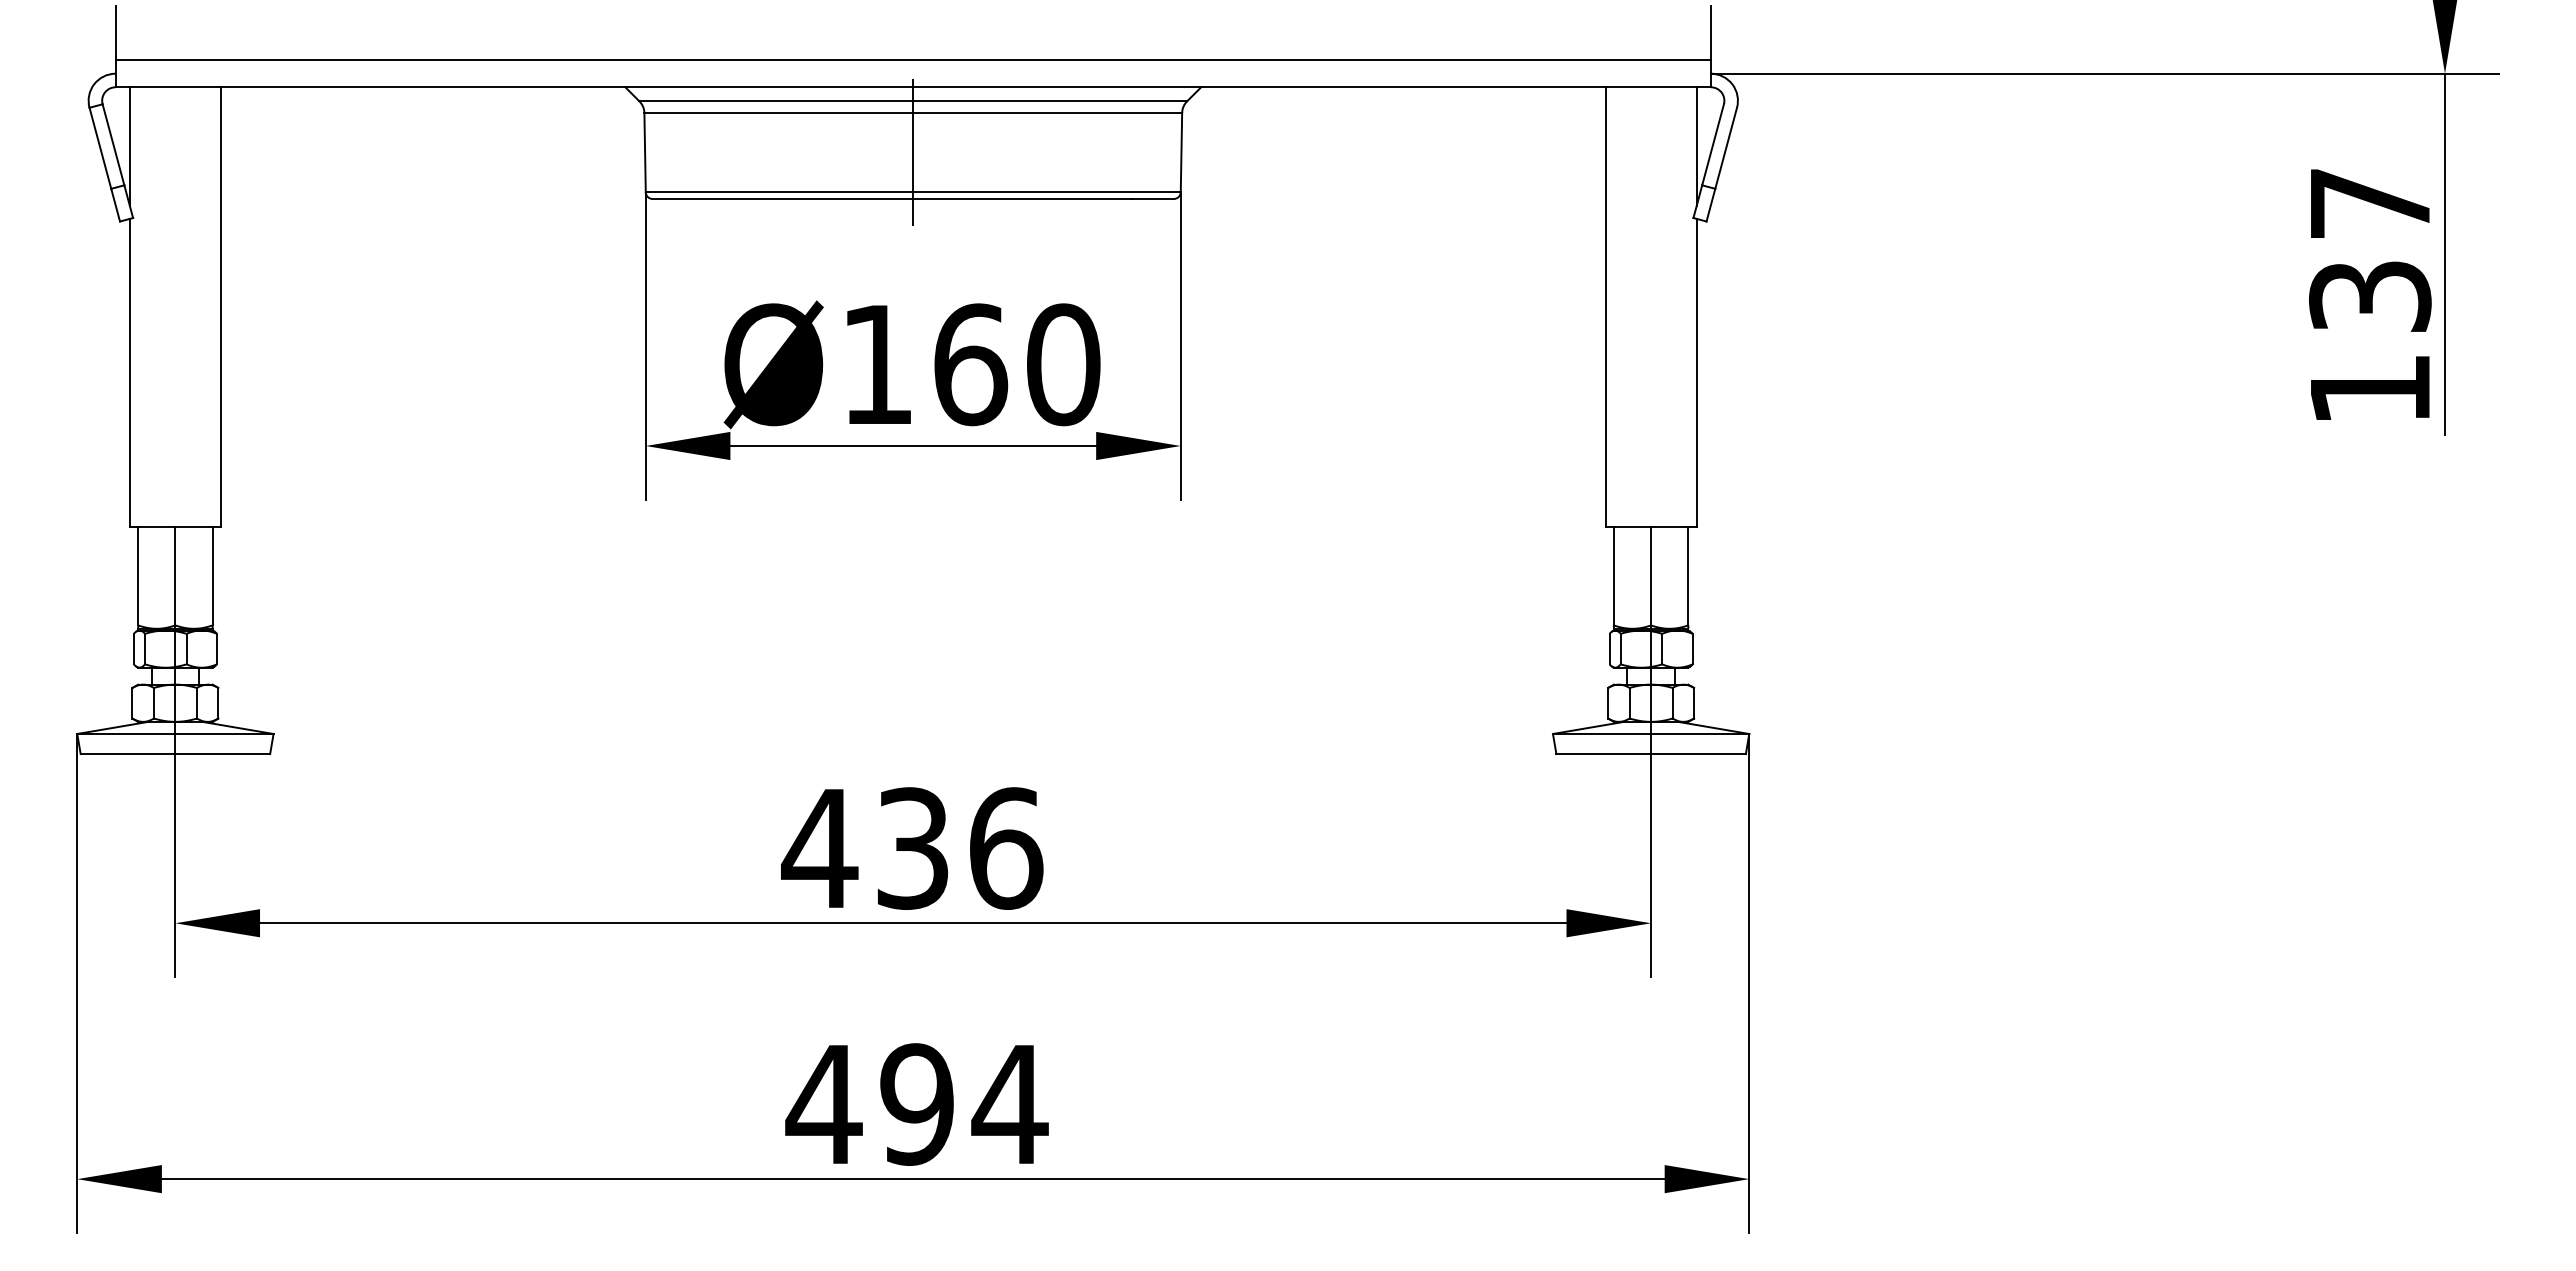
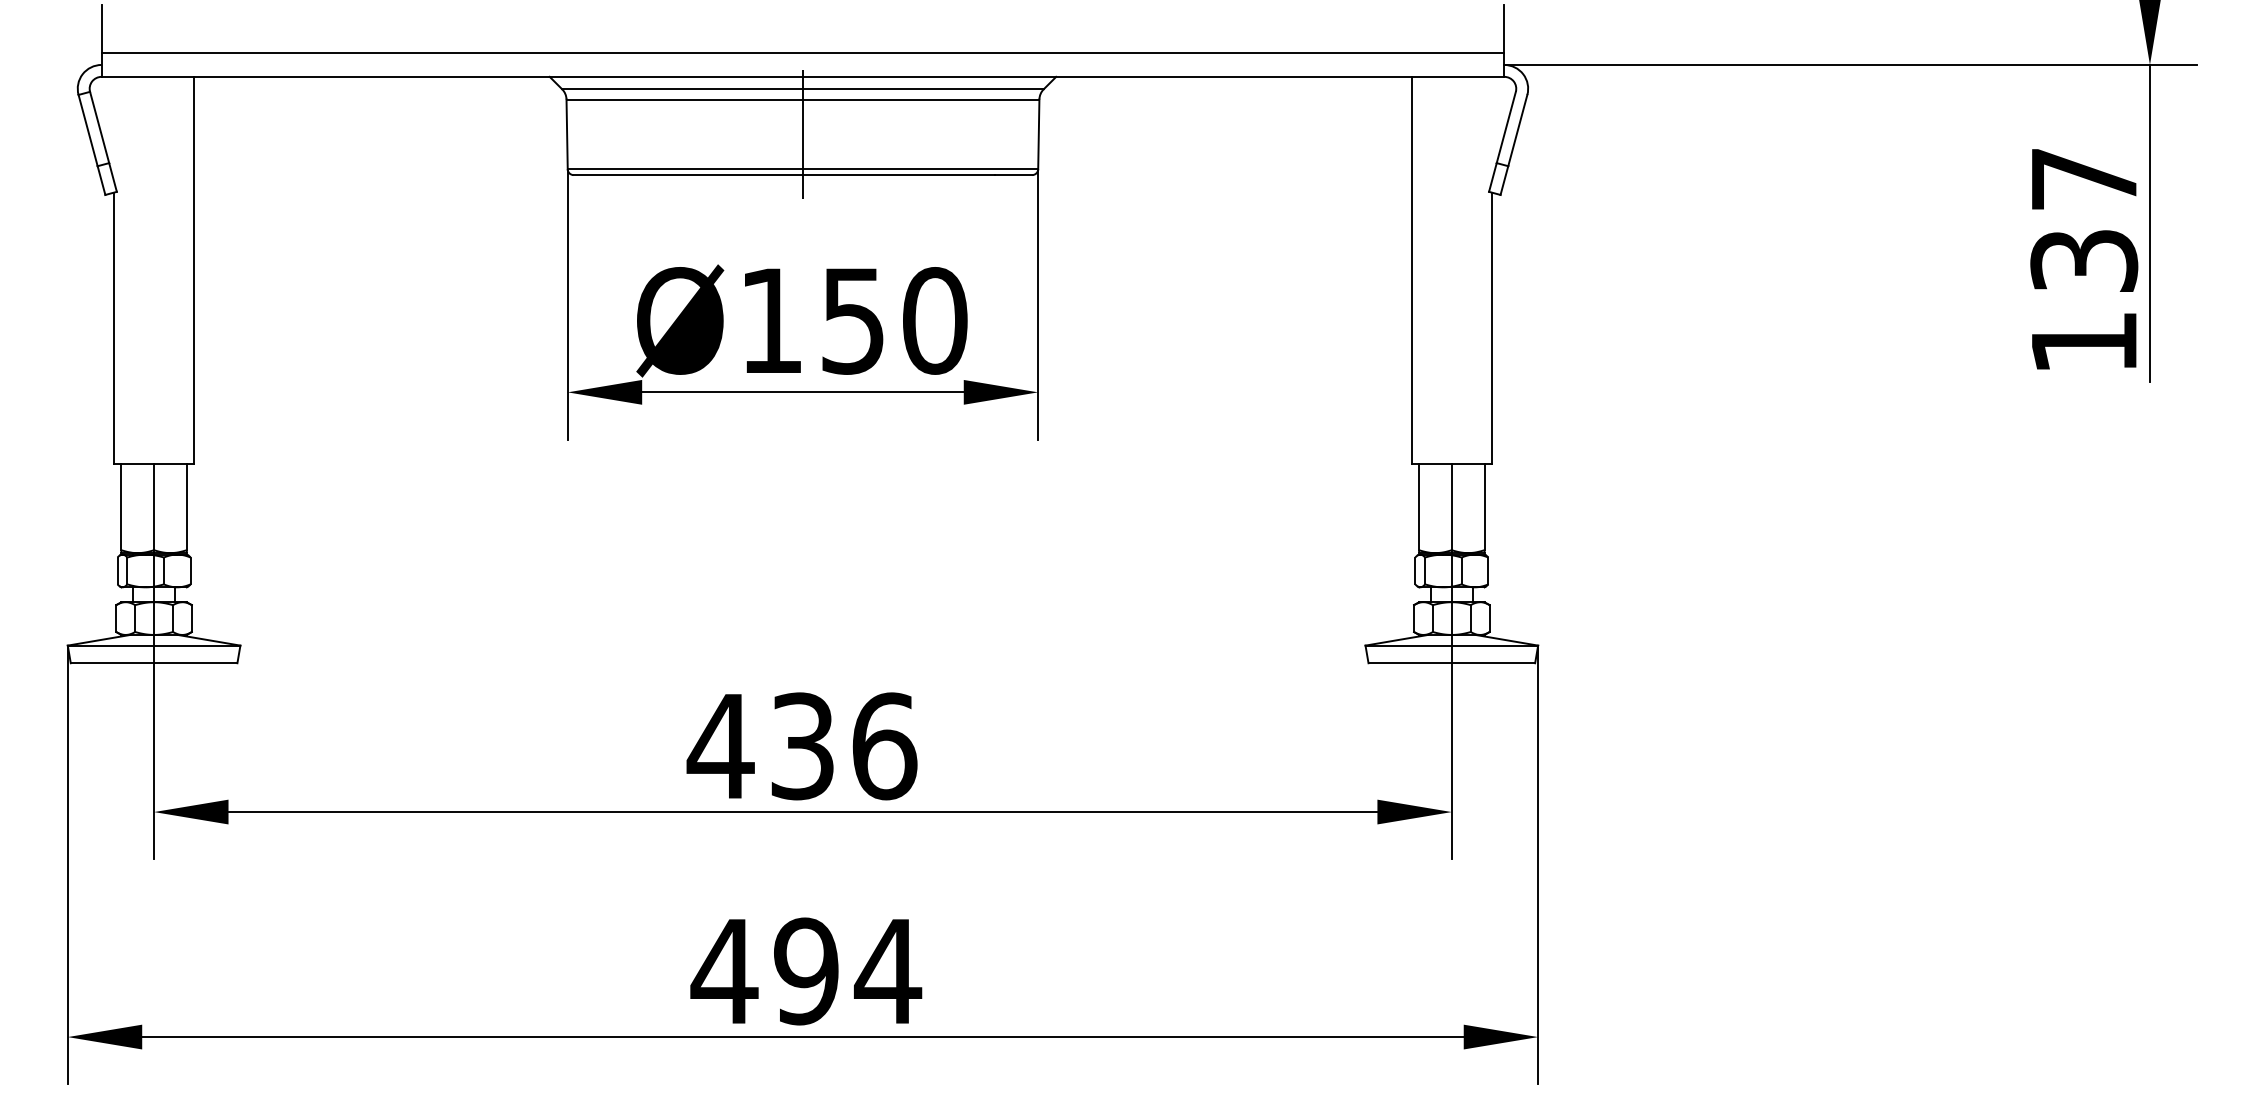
line: (129, 146) -> (113, 128), removed
line: (1696, 146) -> (1491, 128), removed
text: (971, 364) -> (854, 320), Ø160 -> Ø150

